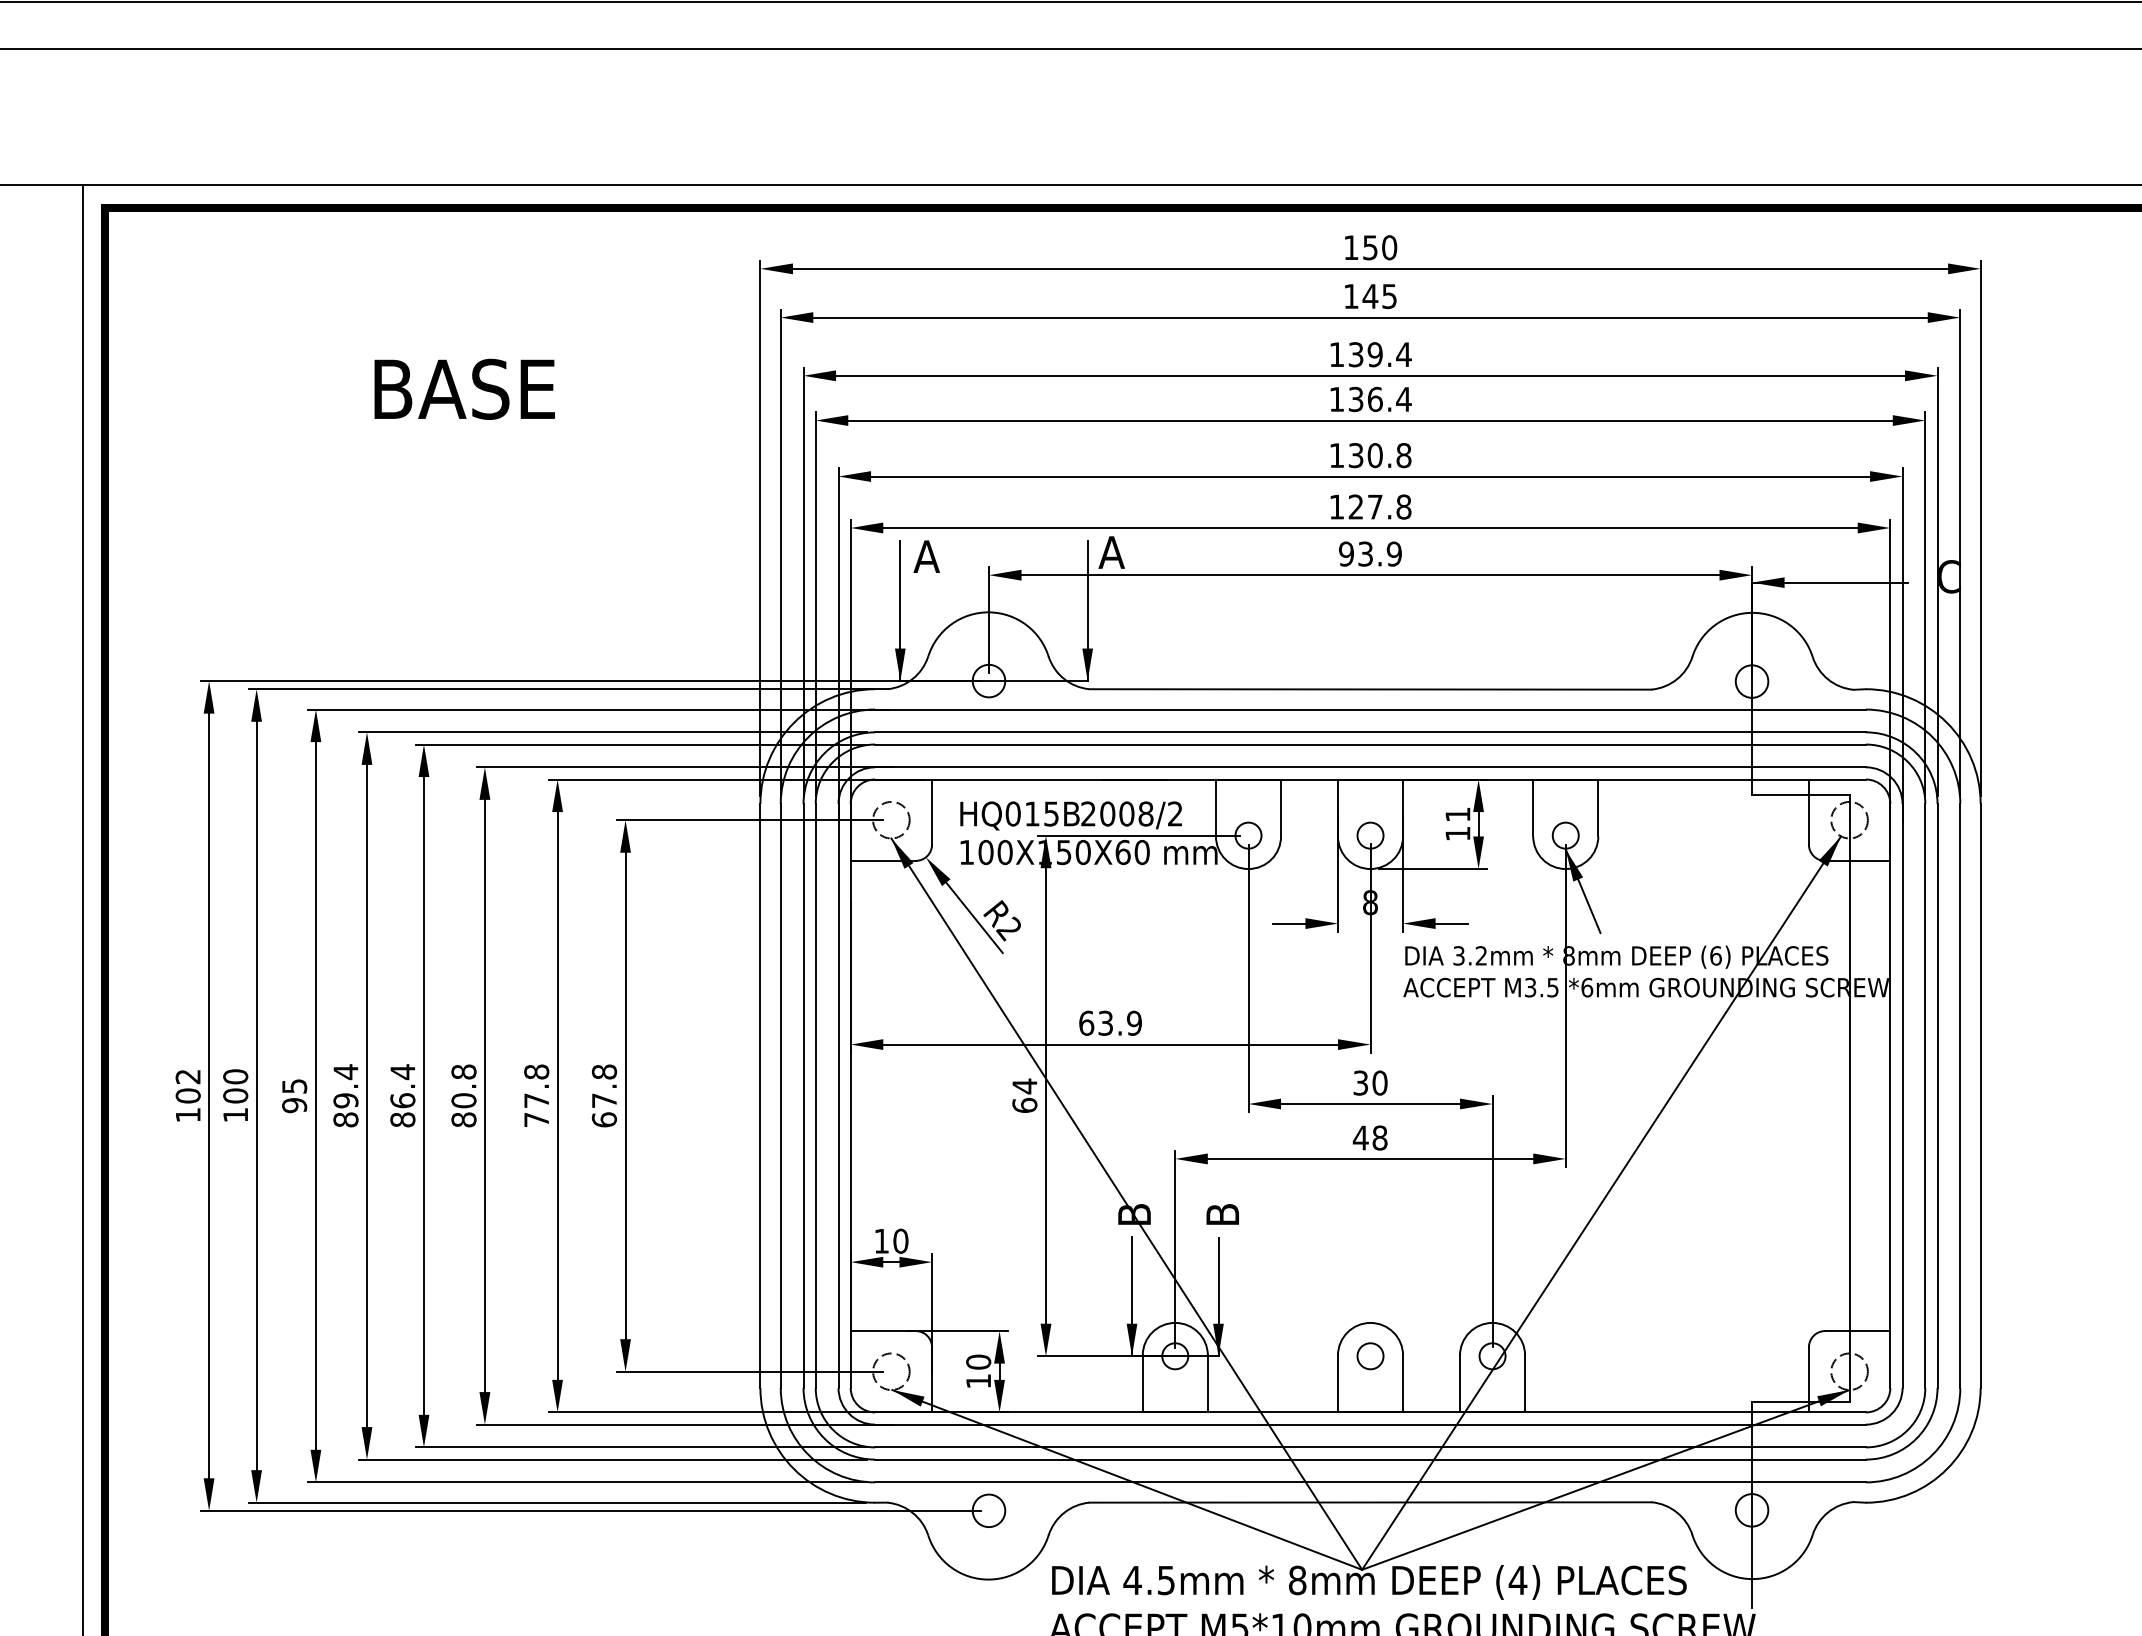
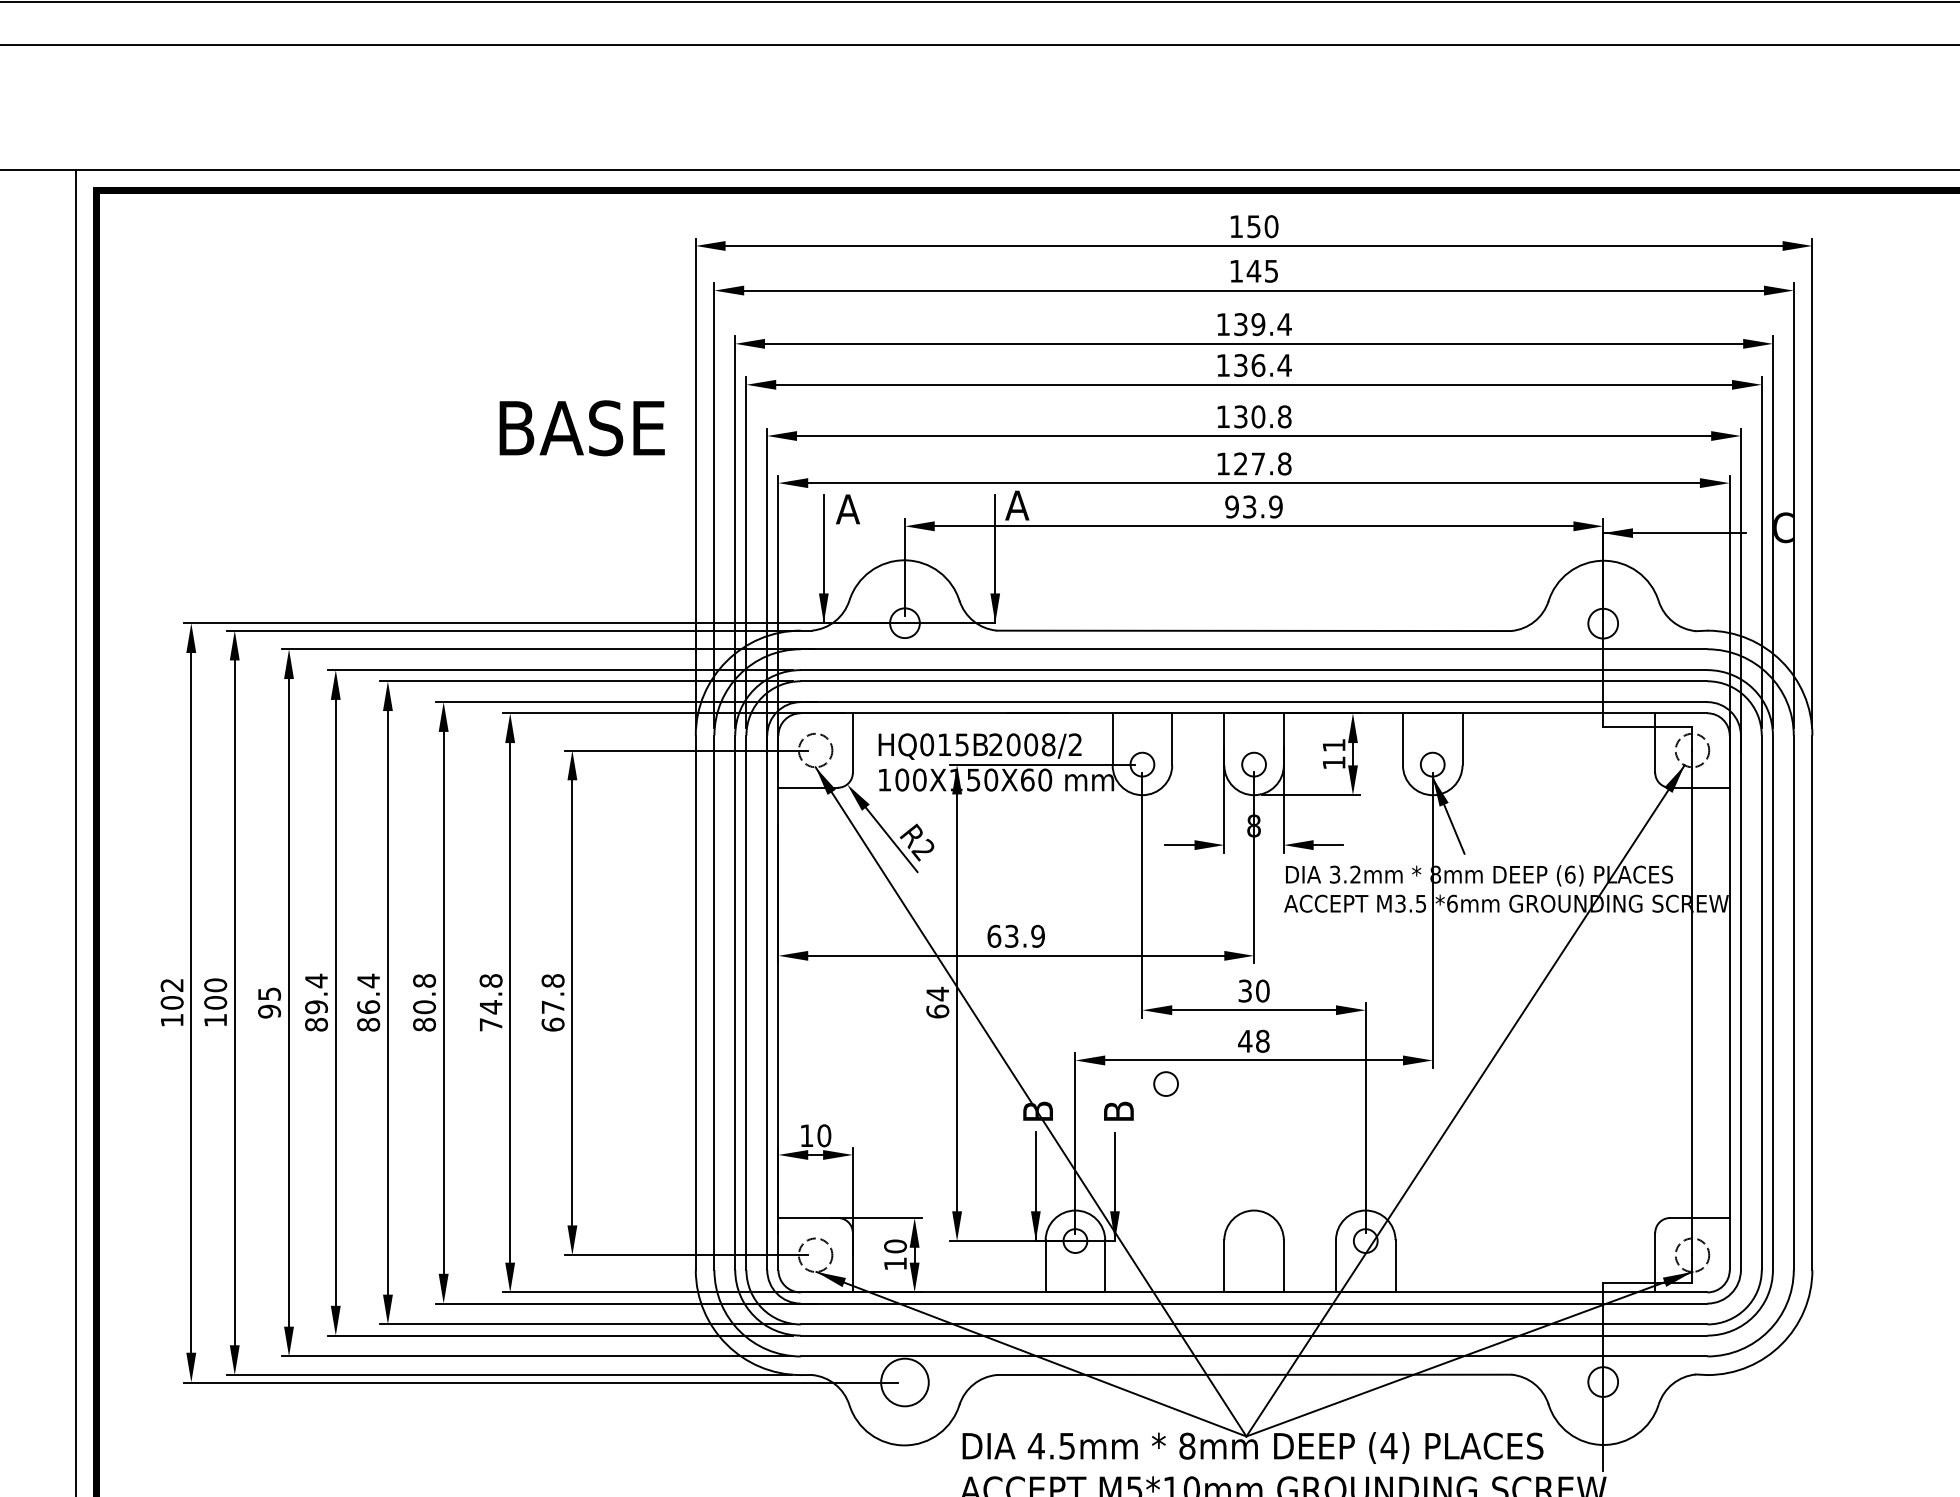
text: (463, 389) -> (581, 428), moved
text: (537, 1101) -> (491, 1007), 77.8 -> 74.8
circle: (1369, 1355) -> (1165, 1083), moved
circle: (988, 1510) -> (904, 1382), size x1.6

